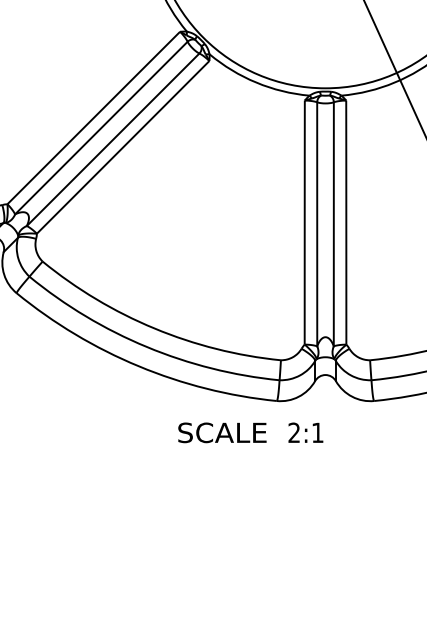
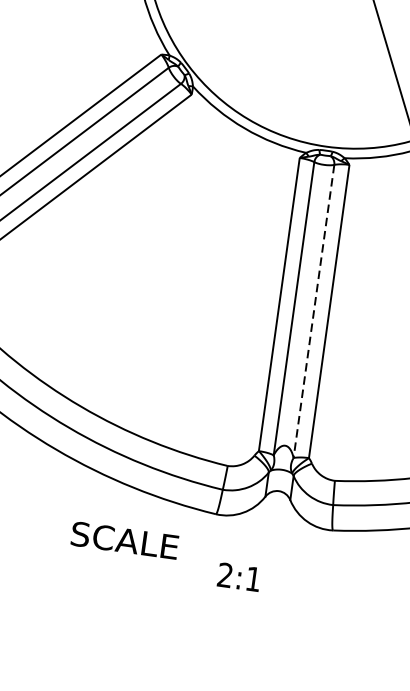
line: (333, 224) -> (313, 311), solid -> dashed
text: (222, 432) -> (125, 540), moved
text: (305, 432) -> (238, 576), moved

